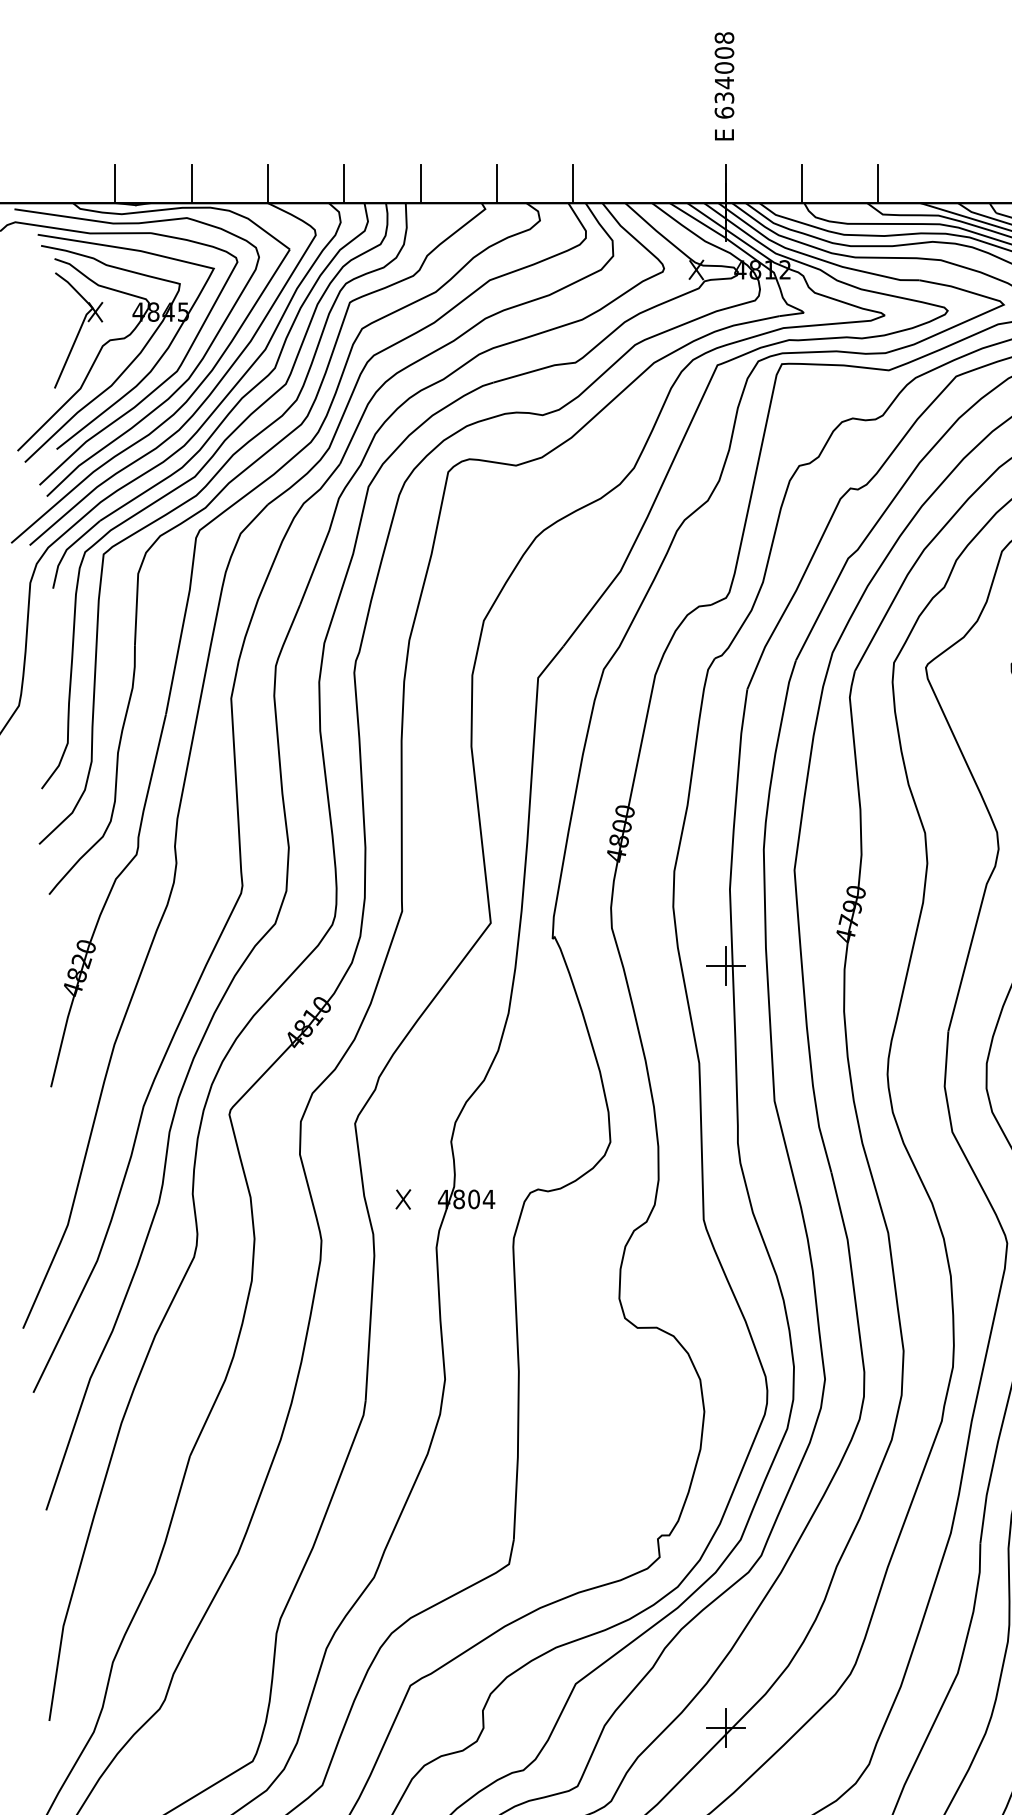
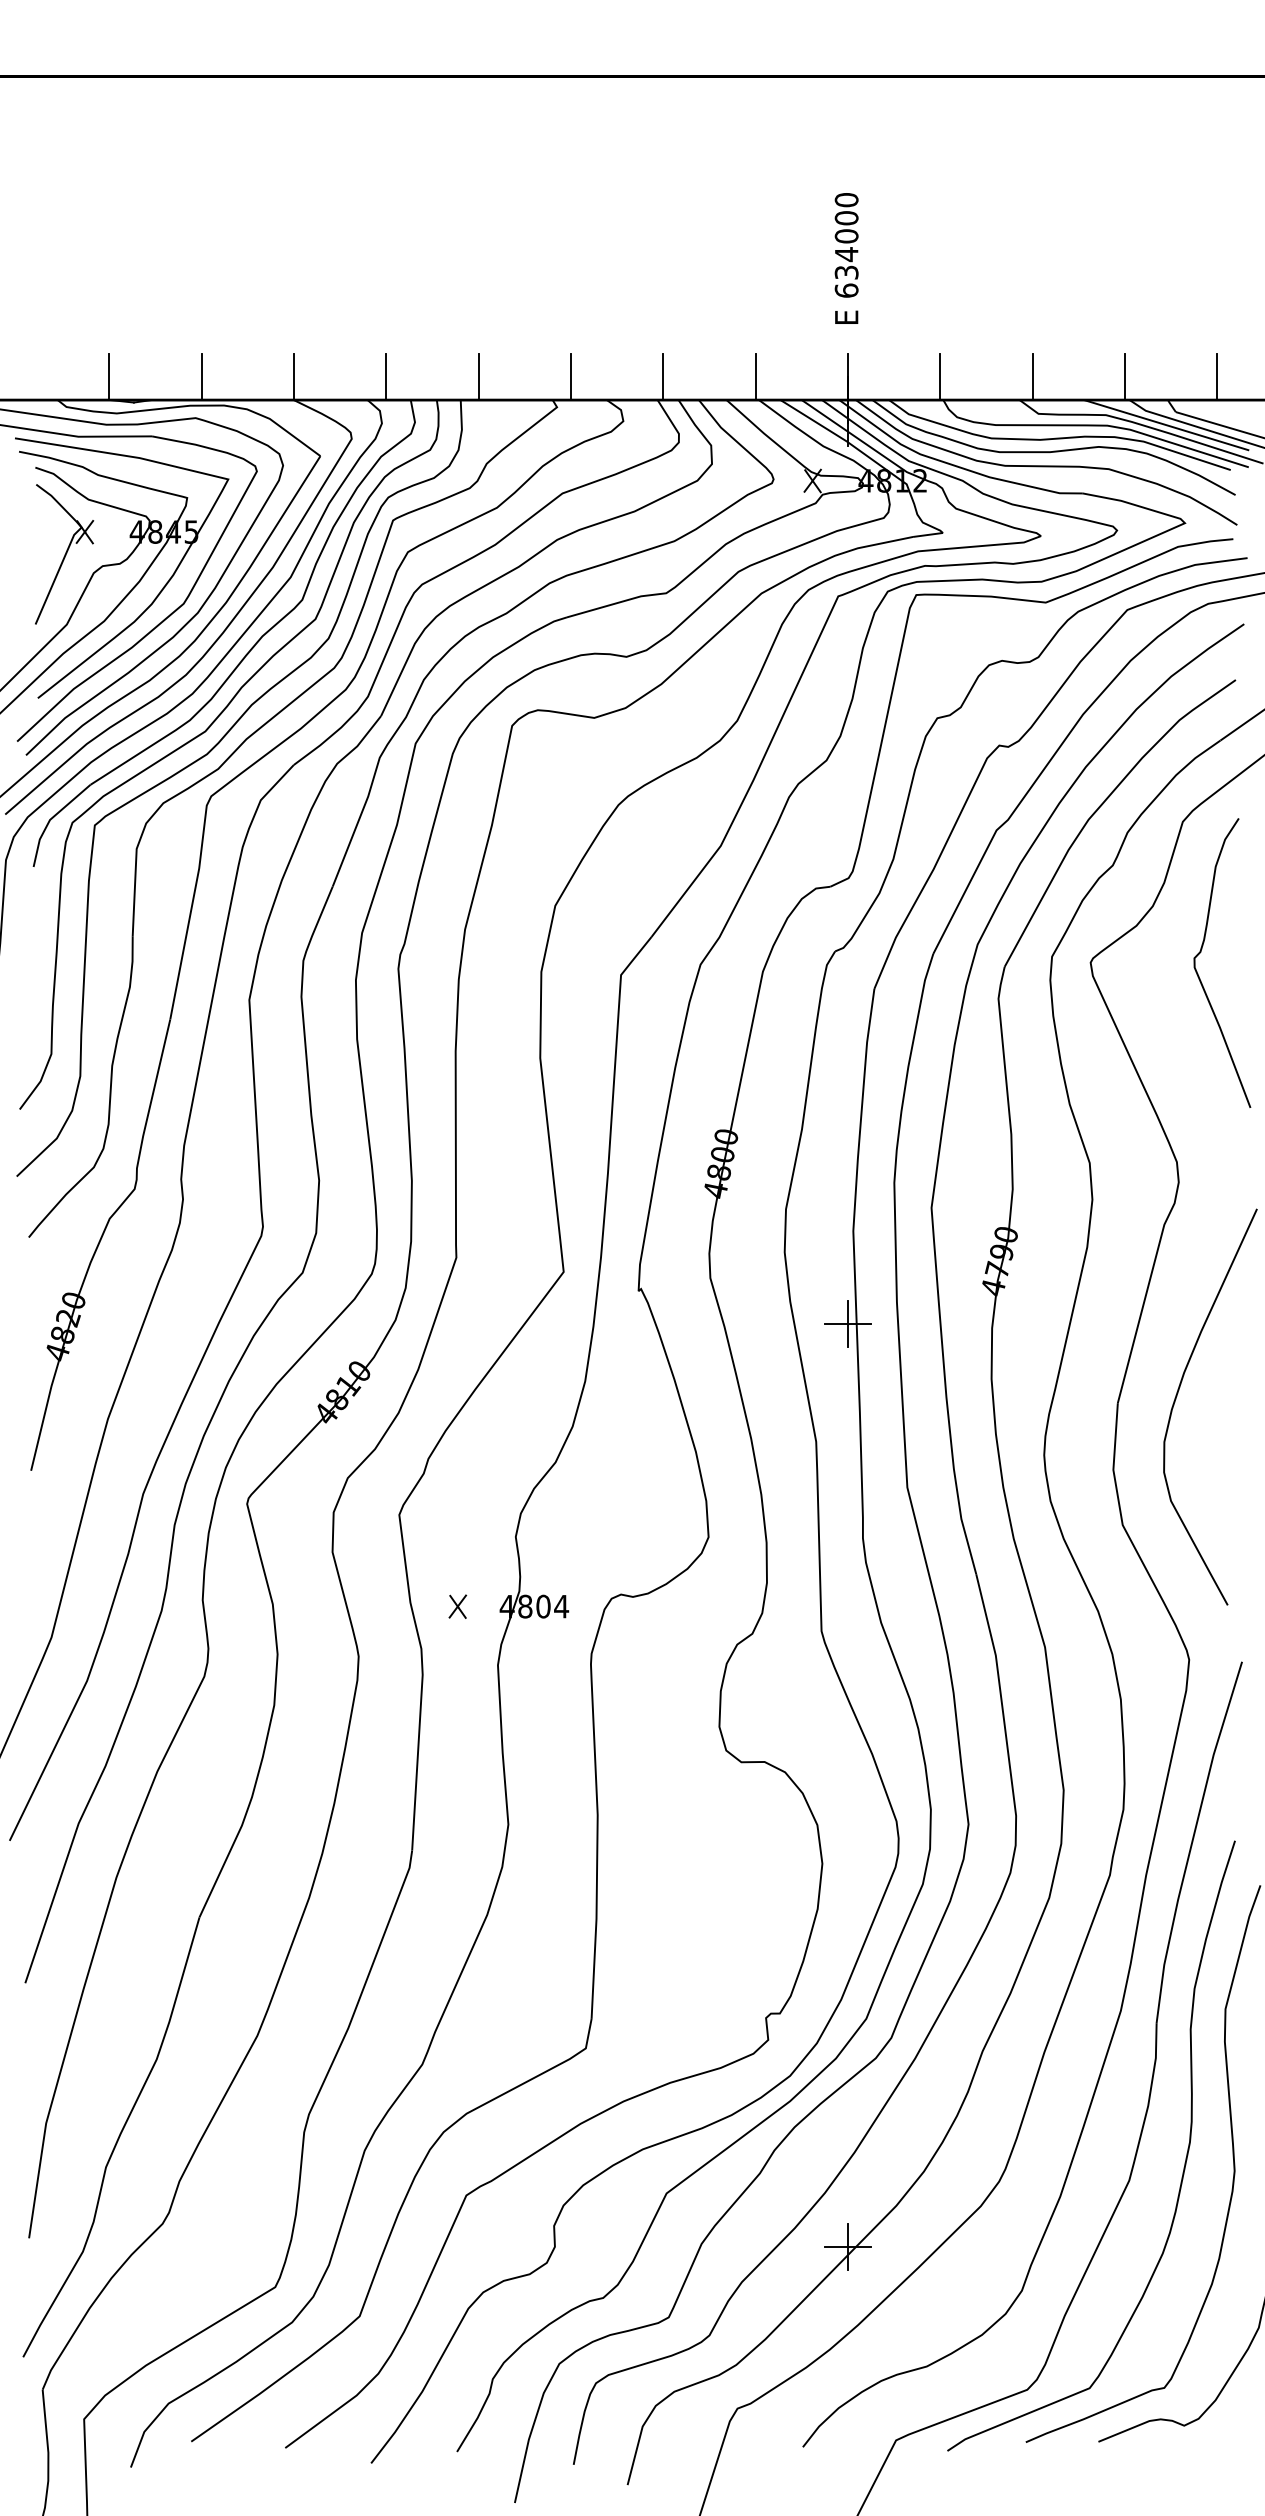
text: (724, 38) -> (846, 200), 634008 -> 634000
line: (649, 183) -> (755, 376), added
line: (954, 183) -> (1125, 376), added

